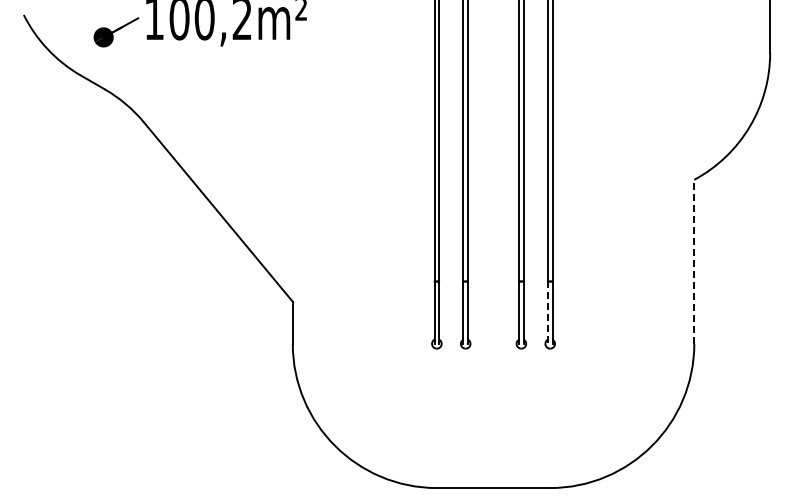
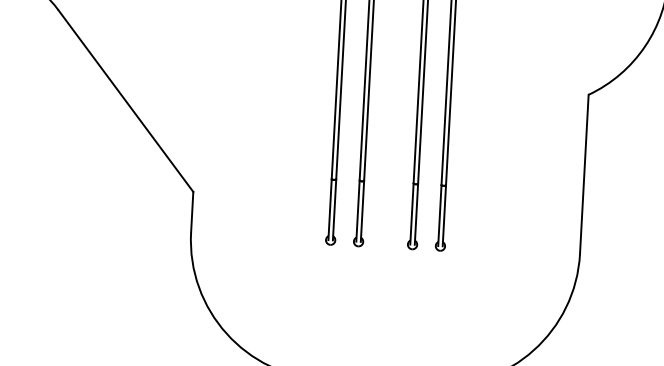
line: (694, 261) -> (584, 173), dashed -> solid
line: (547, 312) -> (439, 215), dashed -> solid

